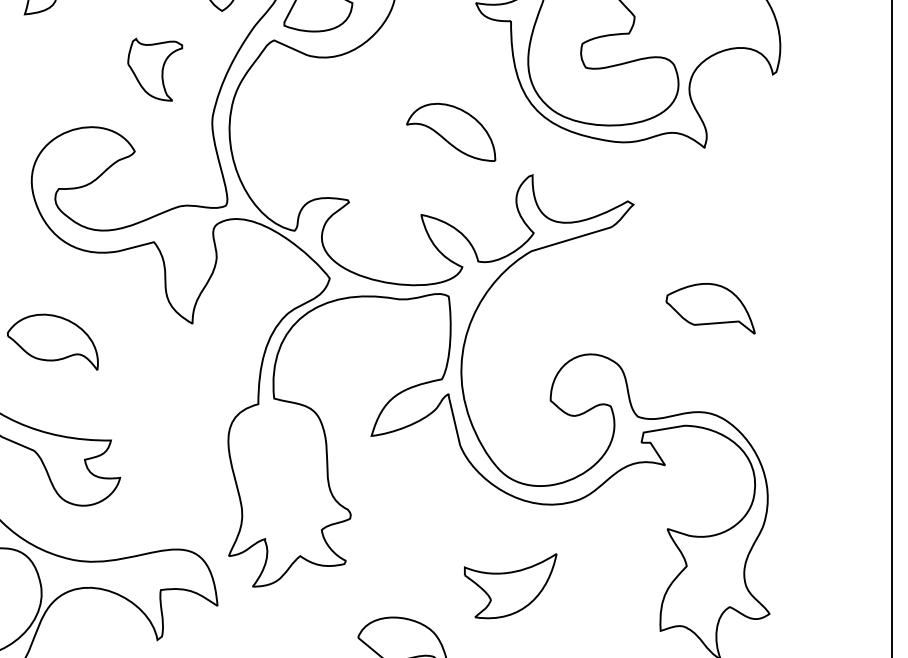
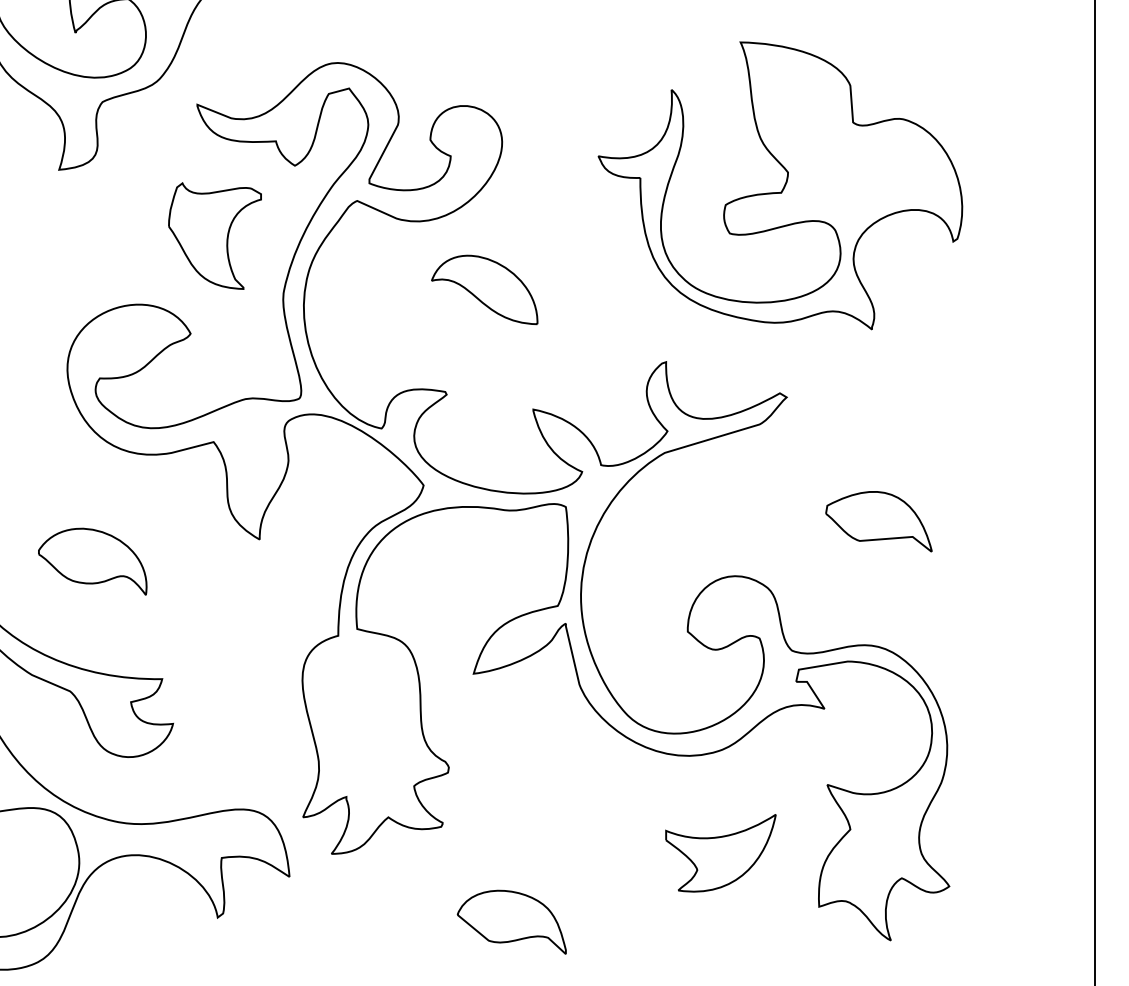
part: (154, 69) -> (214, 235), size x1.43
part: (450, 132) -> (484, 289), moved
part: (510, 586) -> (720, 853), moved

